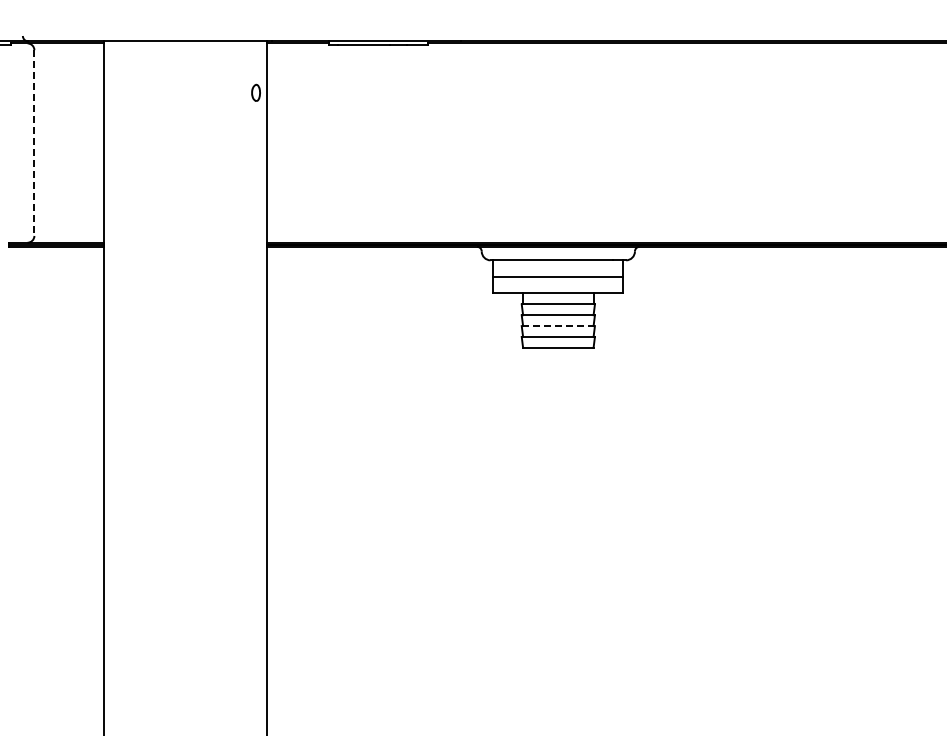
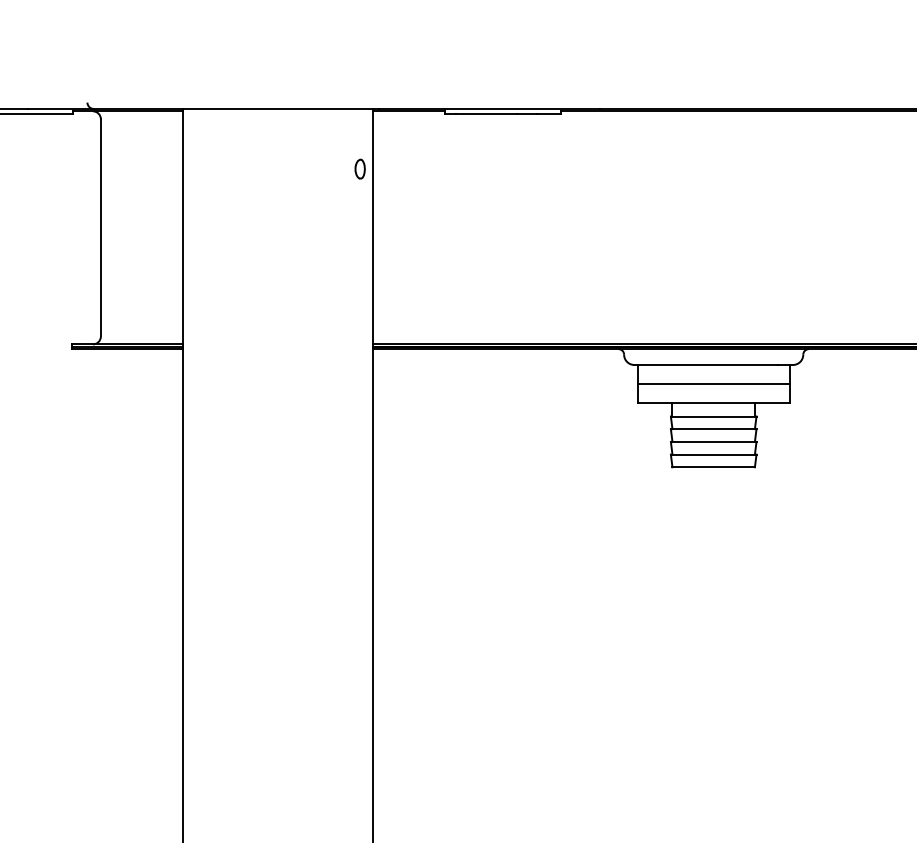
line: (34, 143) -> (101, 228), dashed -> solid
line: (558, 326) -> (713, 442), dashed -> solid

